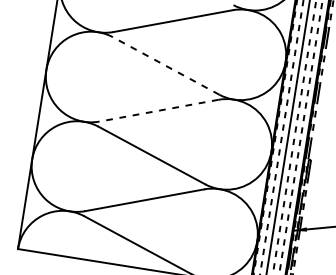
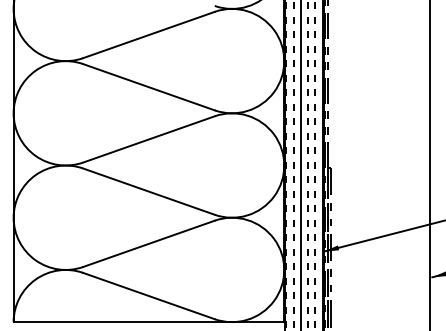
line: (165, 66) -> (148, 87), dashed -> solid
line: (158, 110) -> (148, 139), dashed -> solid

